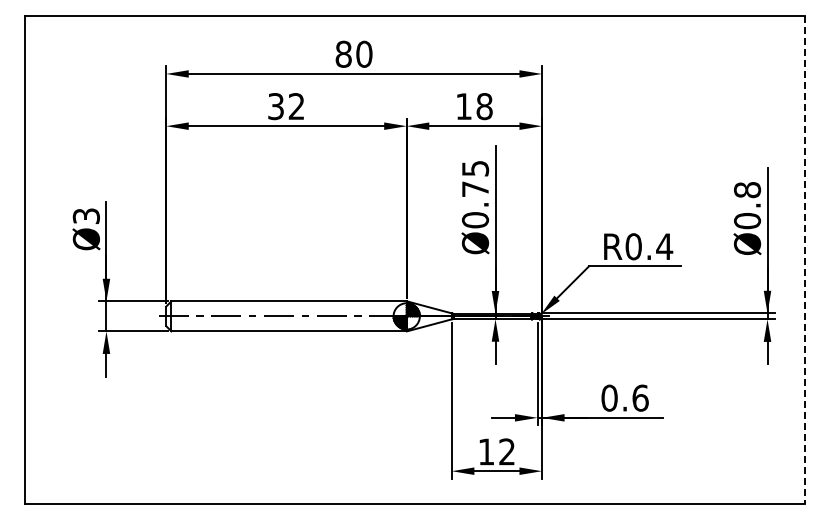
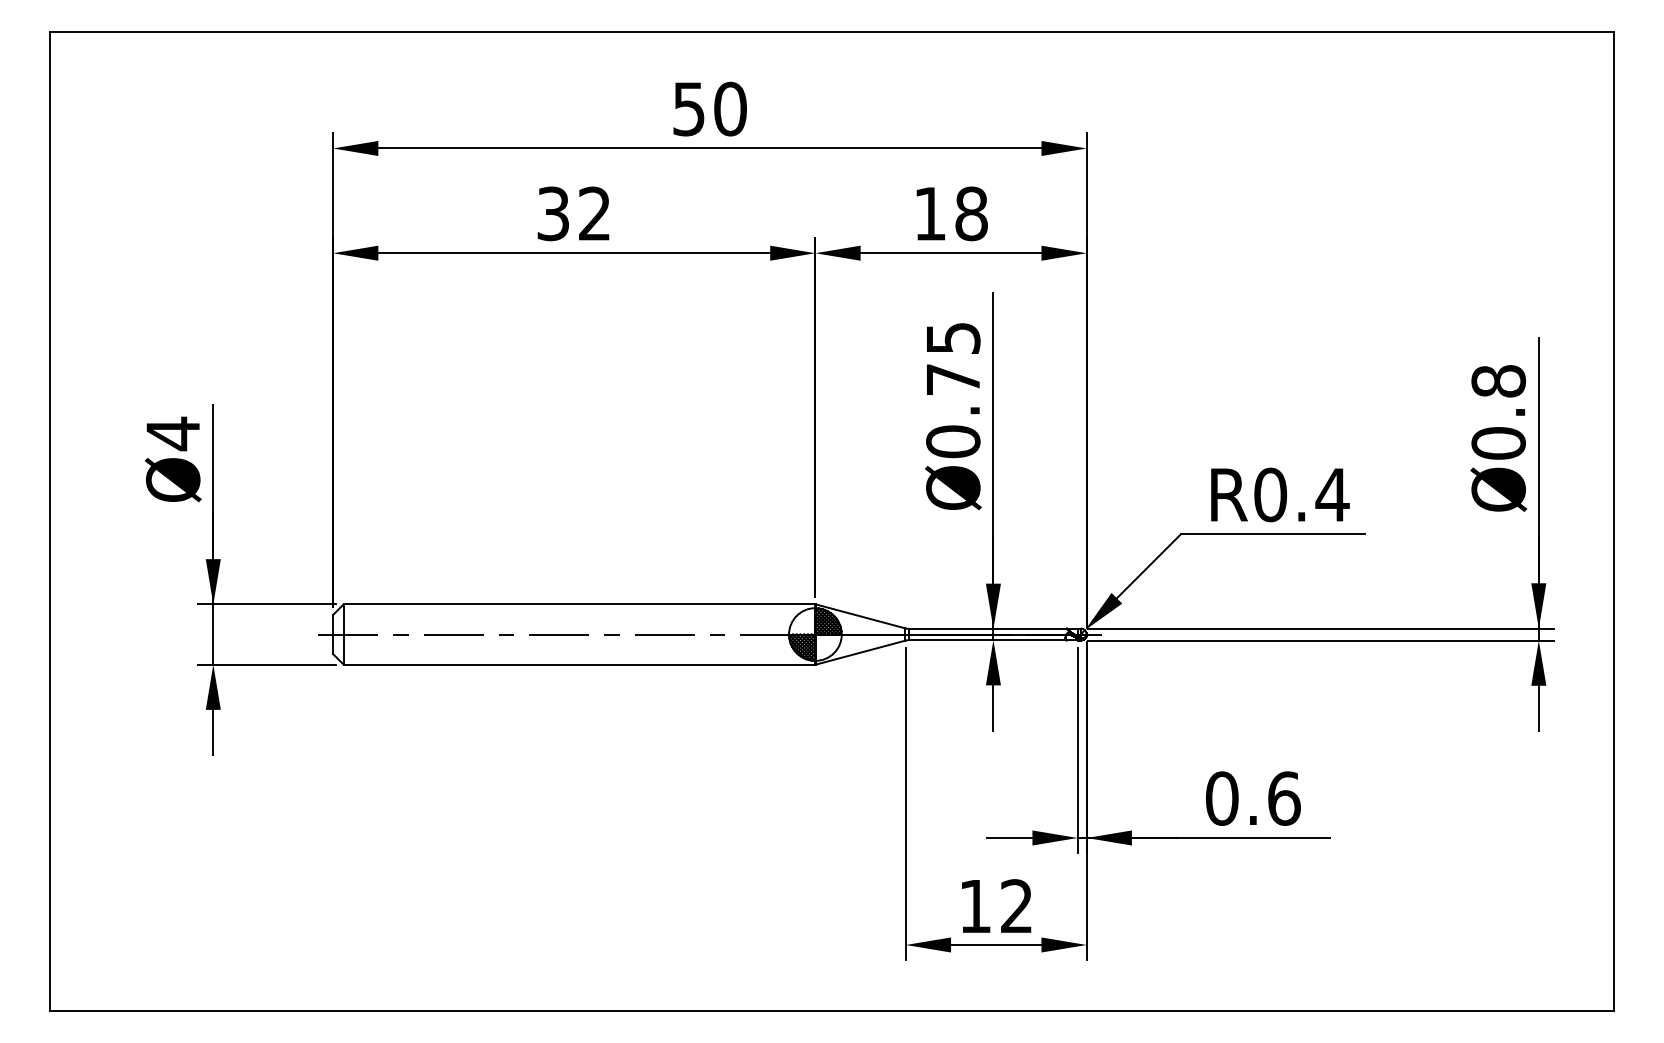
text: (343, 53) -> (688, 107), 80 -> 50
text: (85, 215) -> (171, 432), Ø3 -> Ø4
line: (805, 260) -> (1614, 522), dashed -> solid

